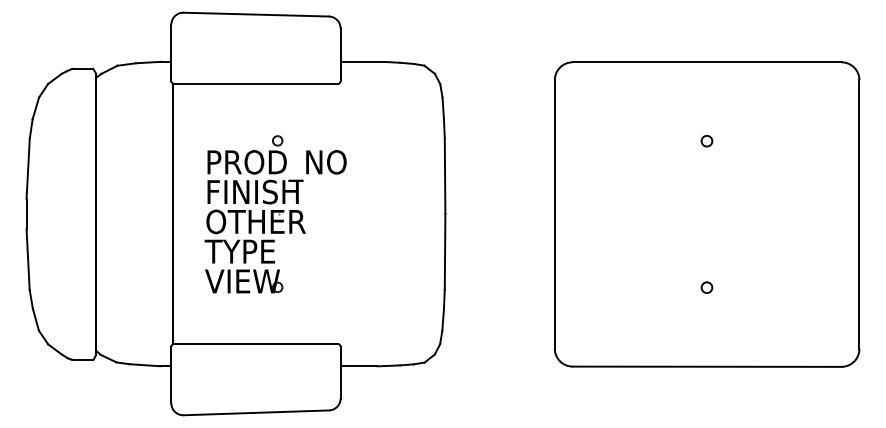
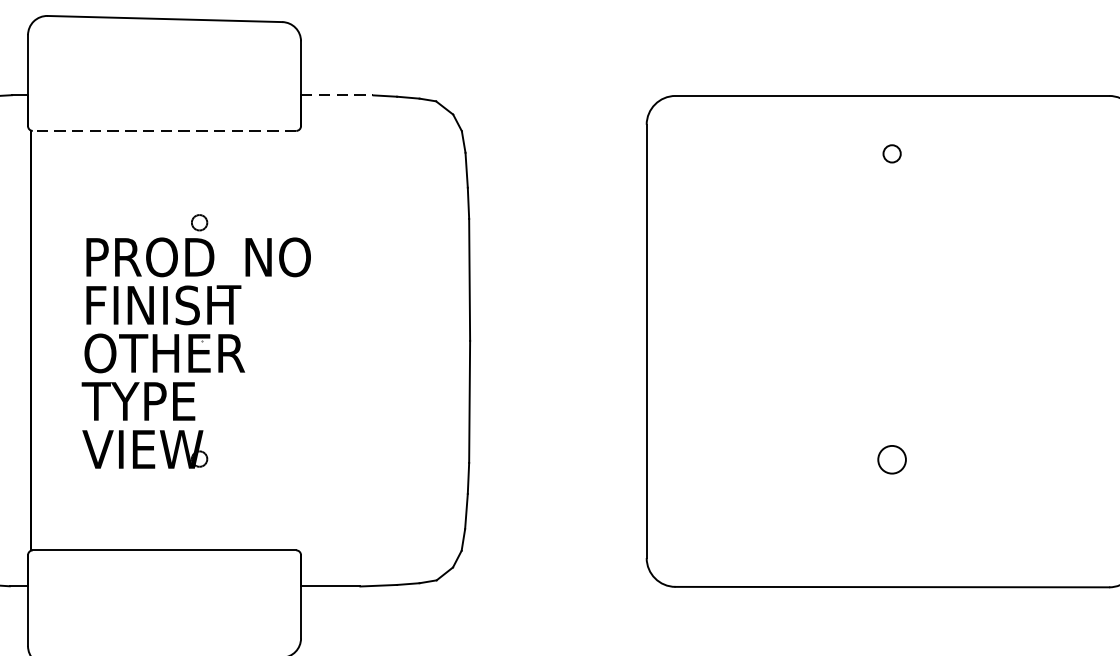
line: (363, 61) -> (338, 94), solid -> dashed
line: (255, 83) -> (163, 130), solid -> dashed
circle: (706, 141) -> (891, 154), moved
circle: (706, 287) -> (891, 459), size x1.6

